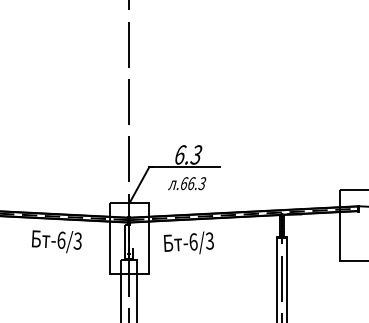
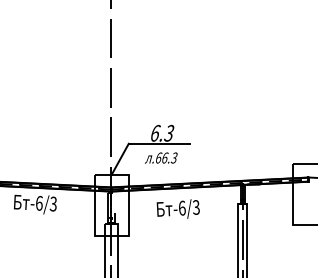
text: (56, 241) -> (35, 204), moved
text: (188, 242) -> (177, 208), moved

